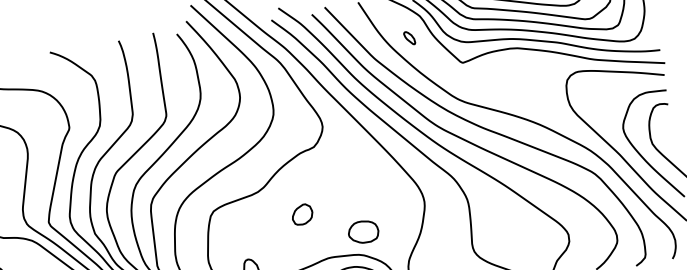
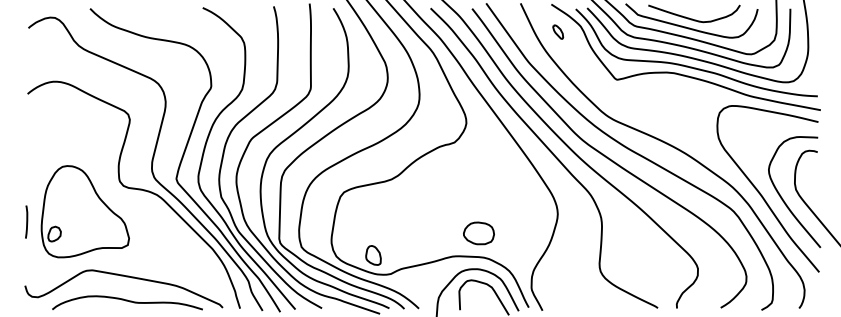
part: (409, 37) -> (558, 31), moved
part: (301, 214) -> (432, 208), removed
part: (363, 232) -> (478, 233), moved

